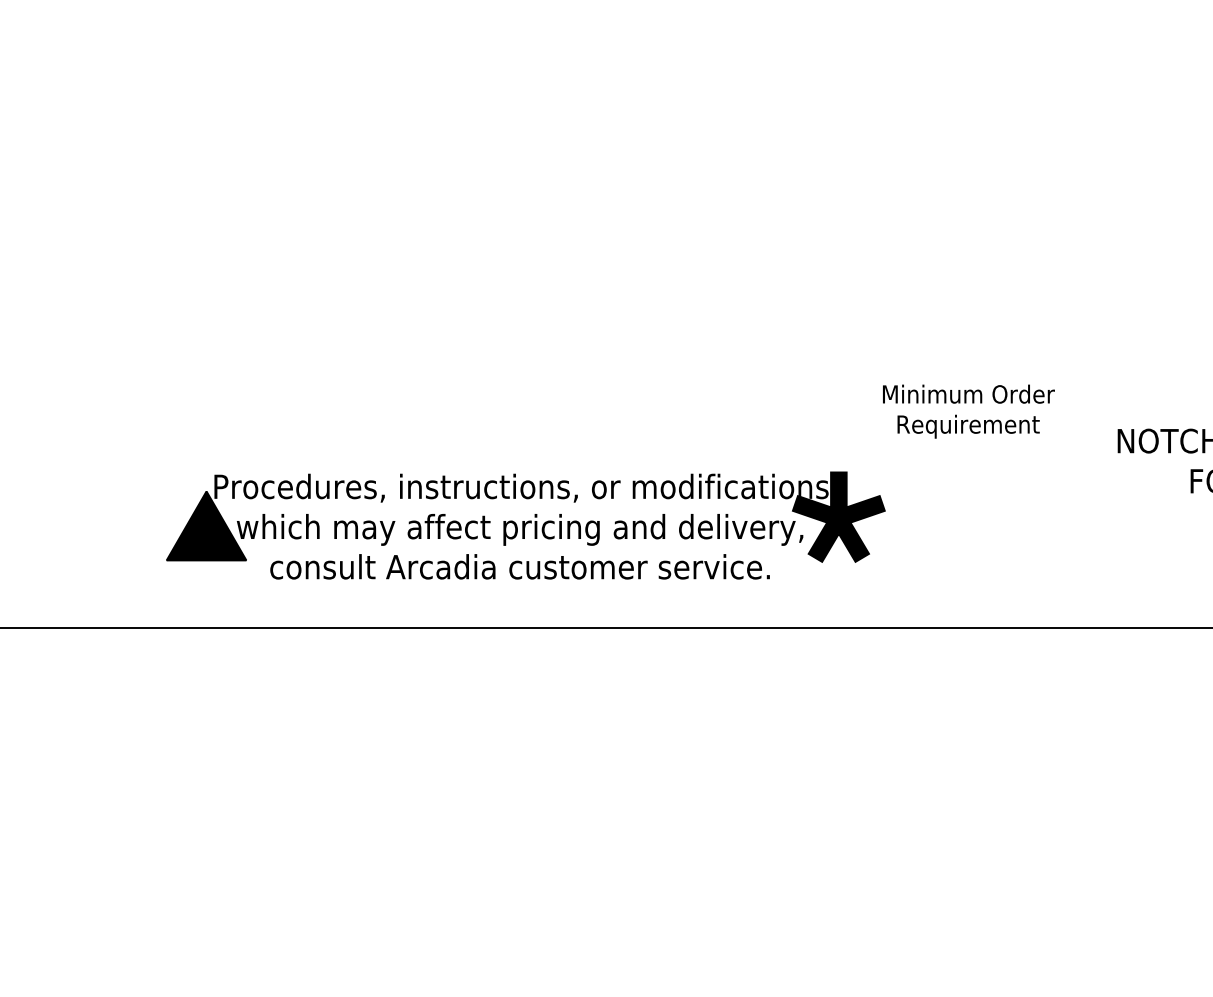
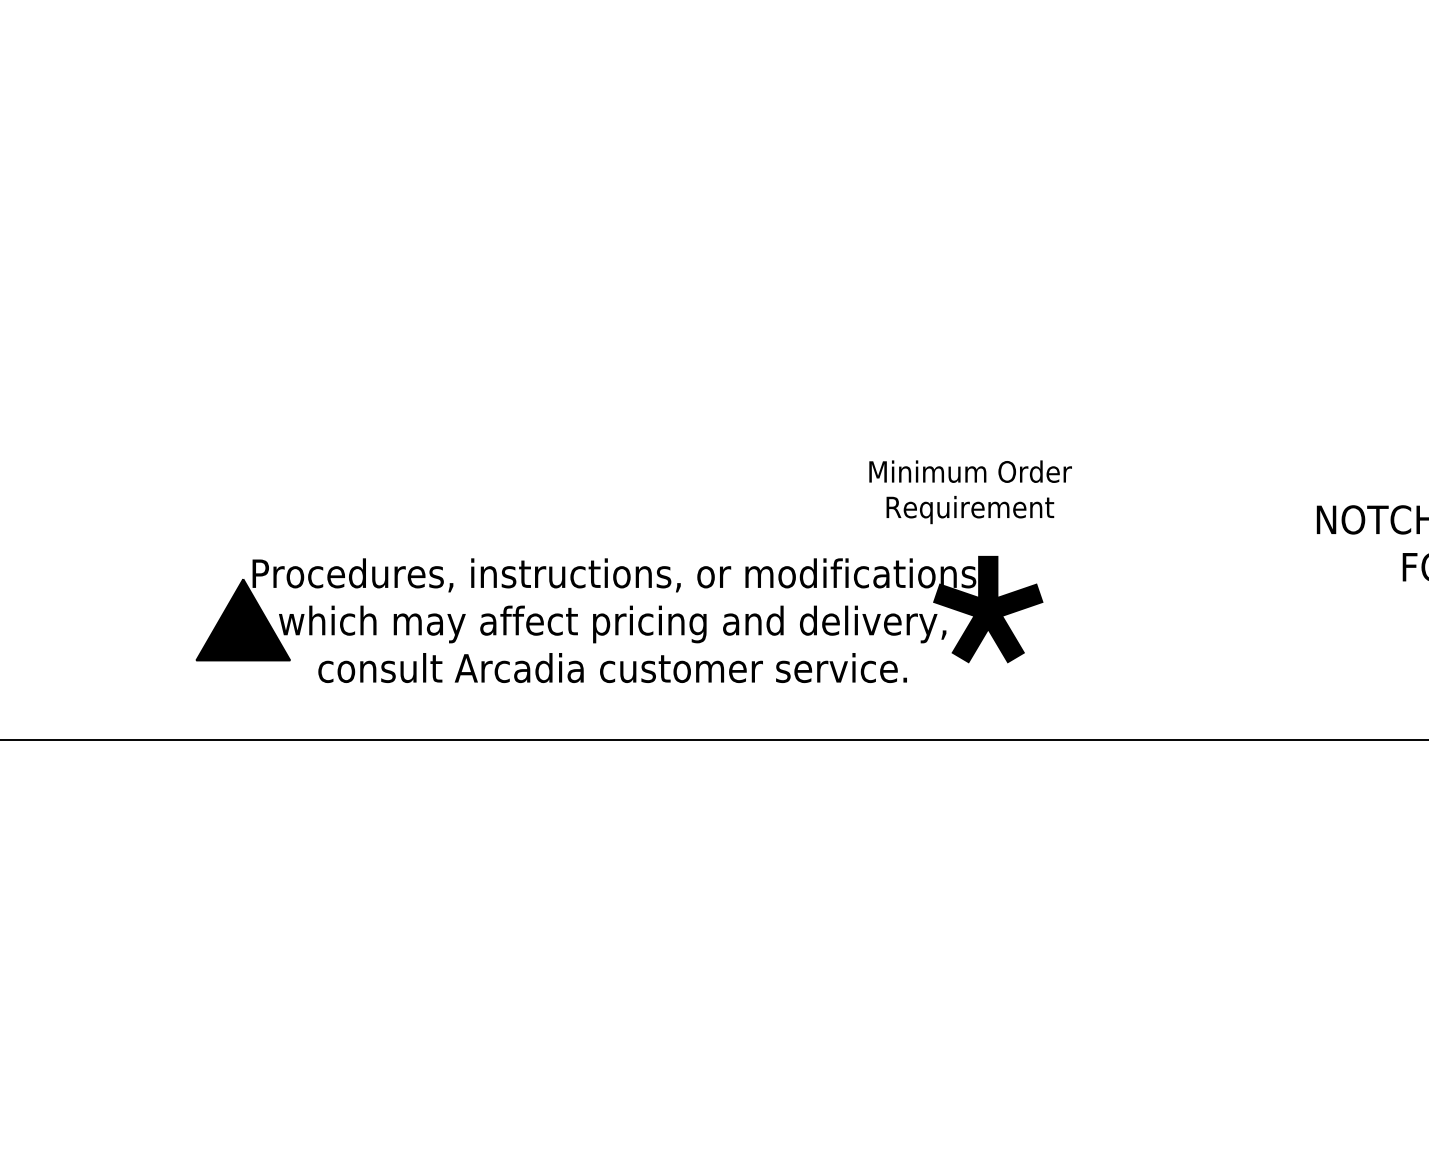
text: (968, 411) -> (970, 492), moved

